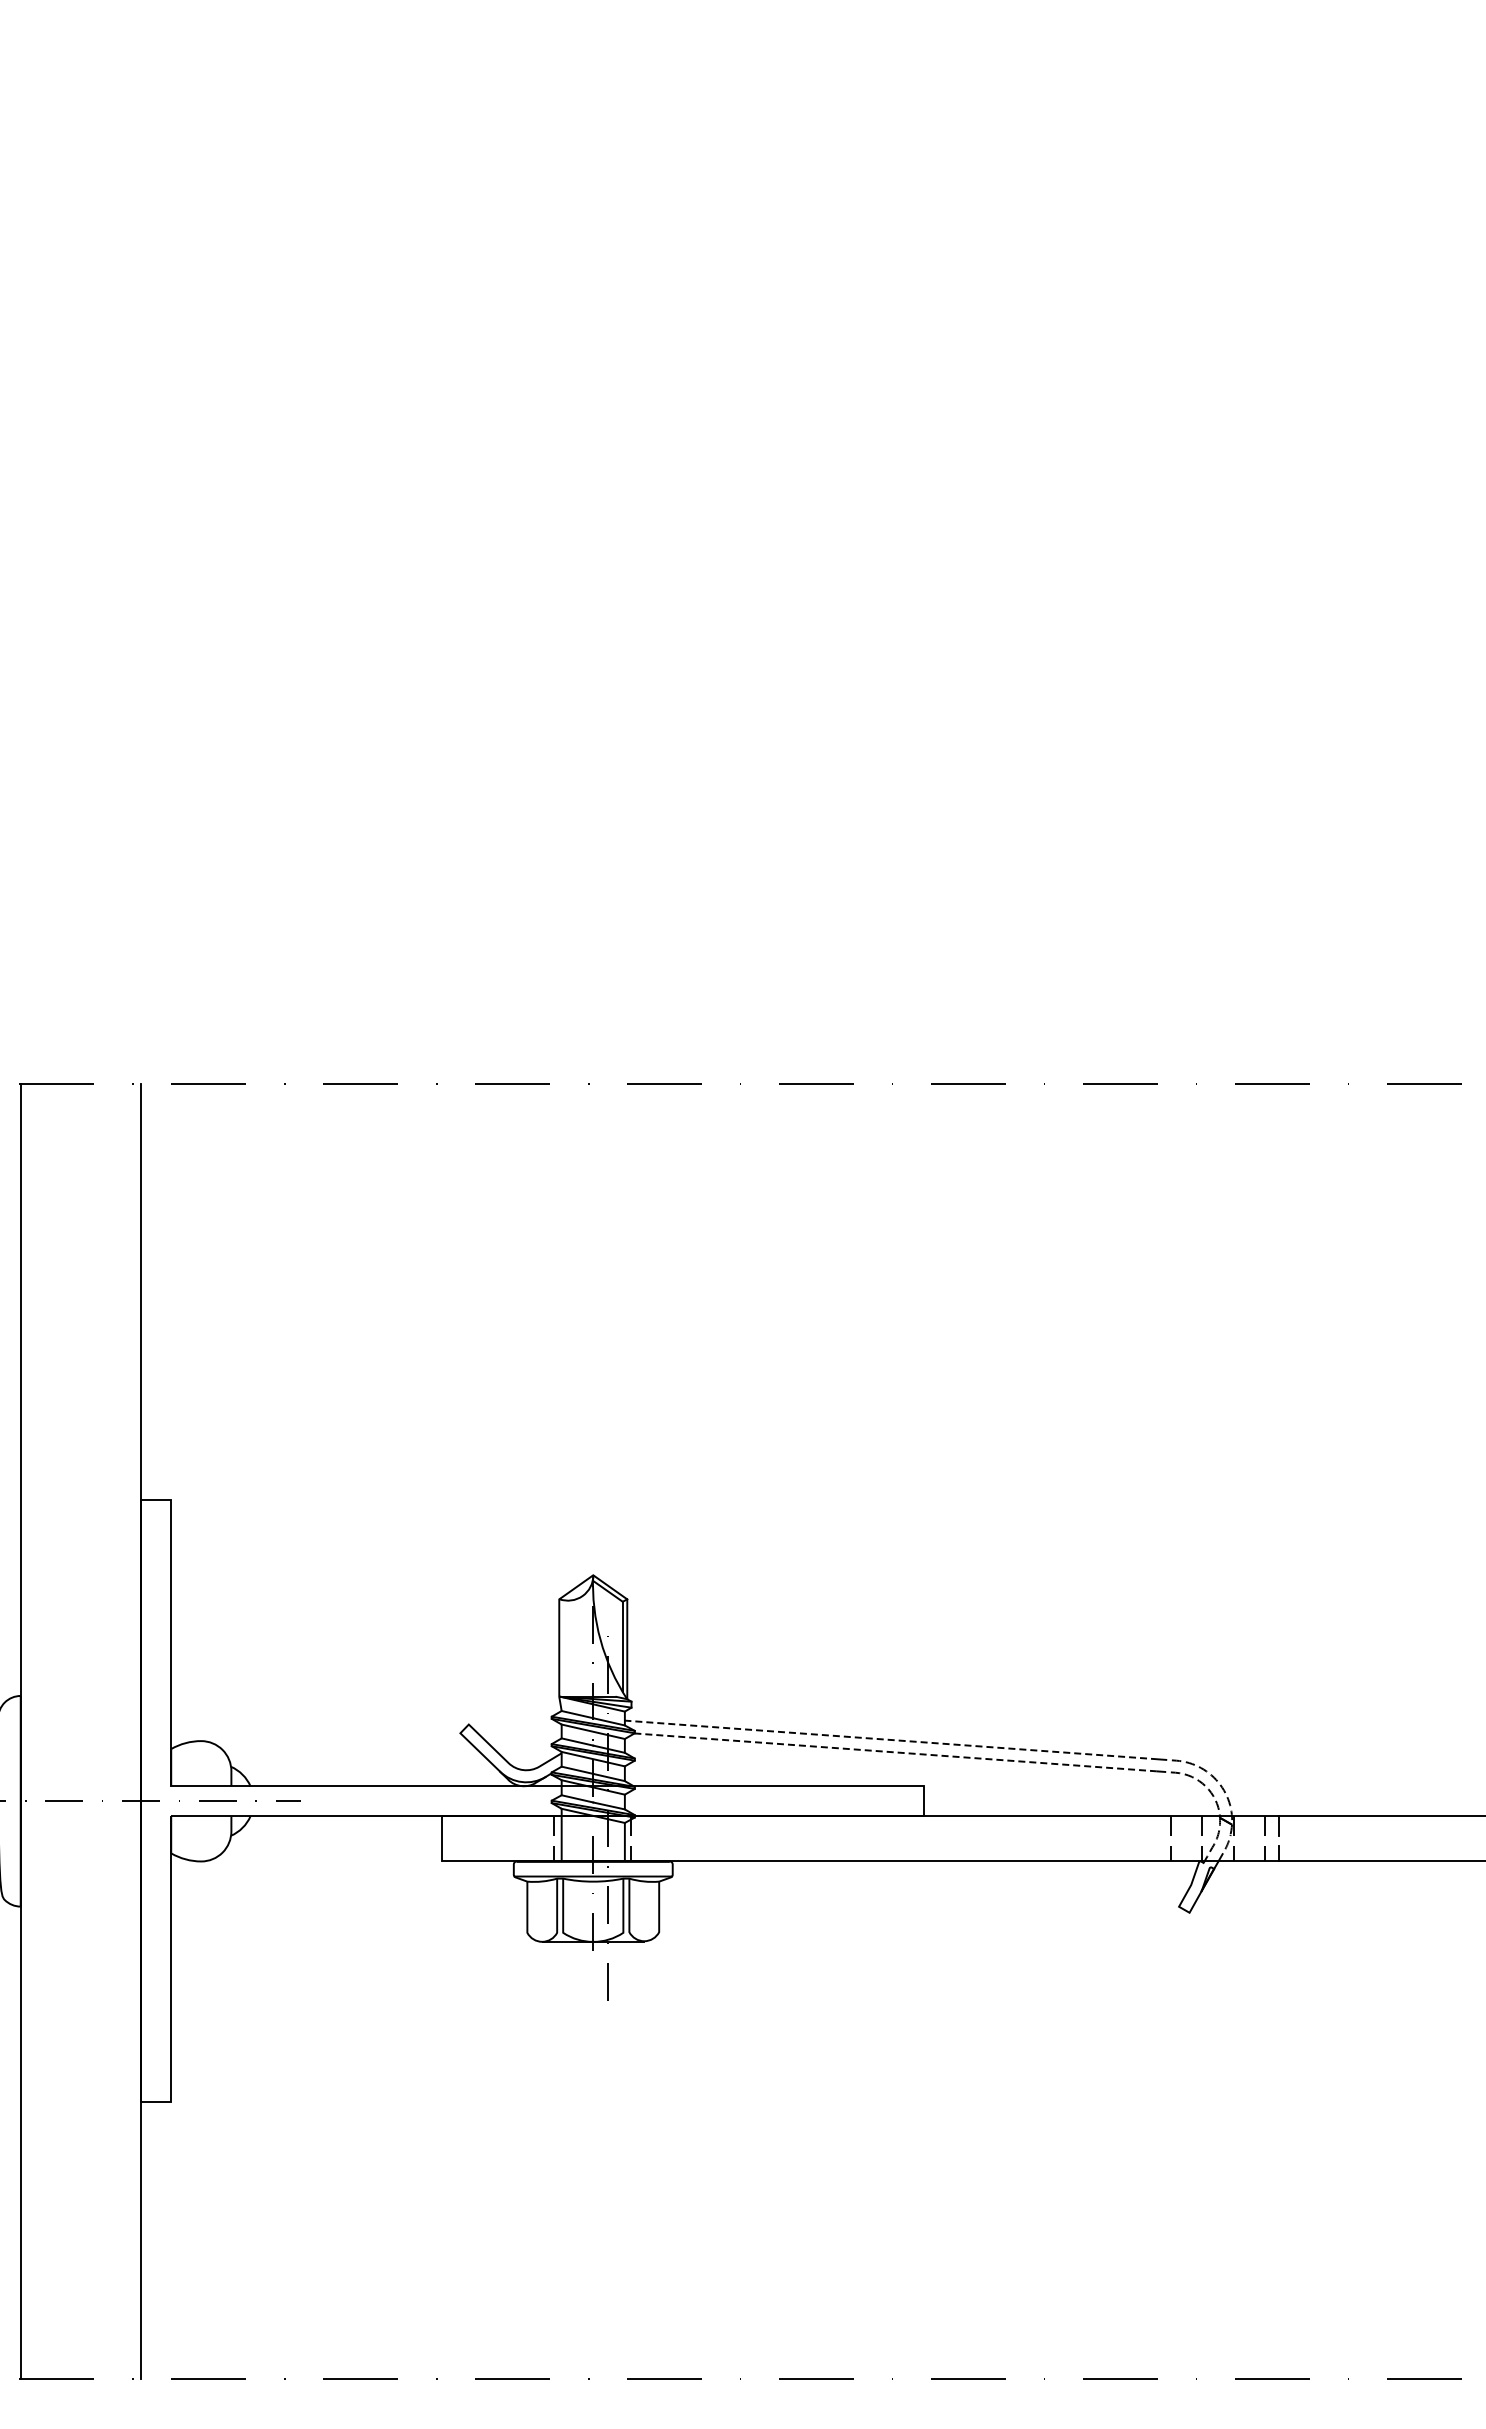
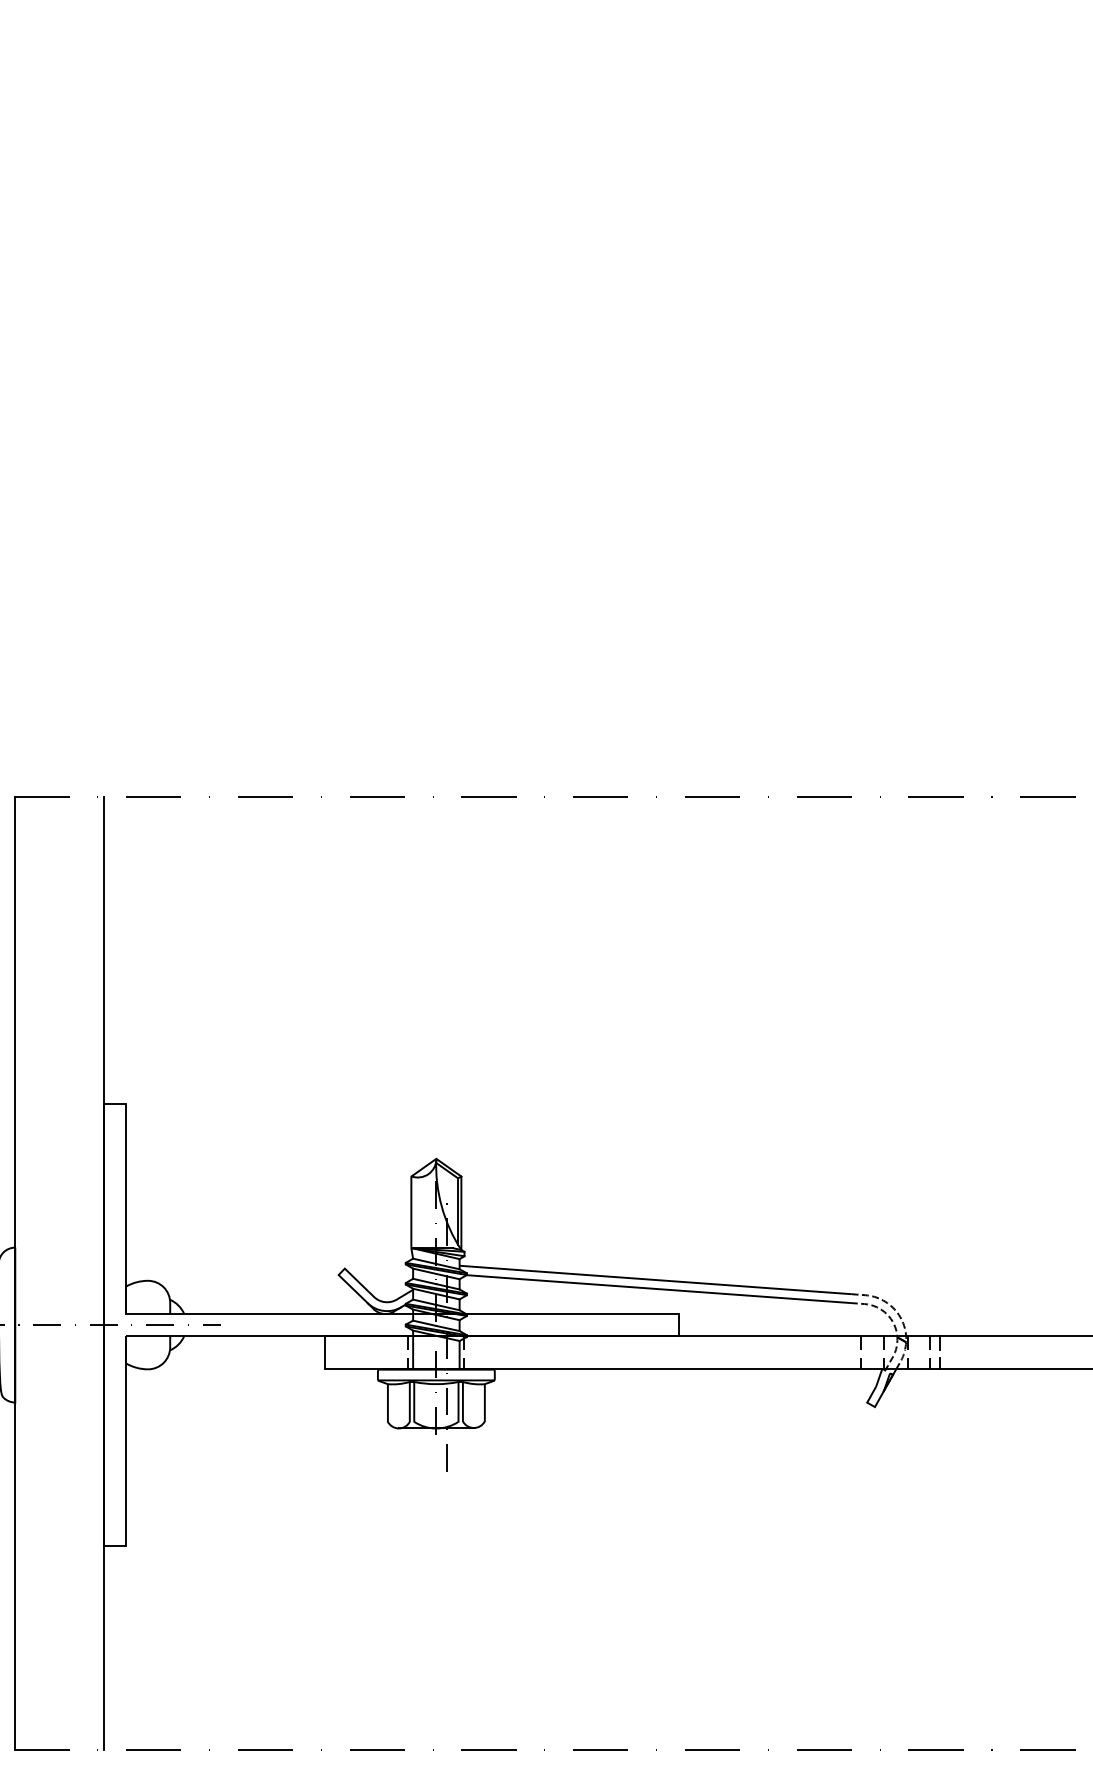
line: (890, 1739) -> (654, 1279), dashed -> solid
line: (895, 1752) -> (658, 1289), dashed -> solid

